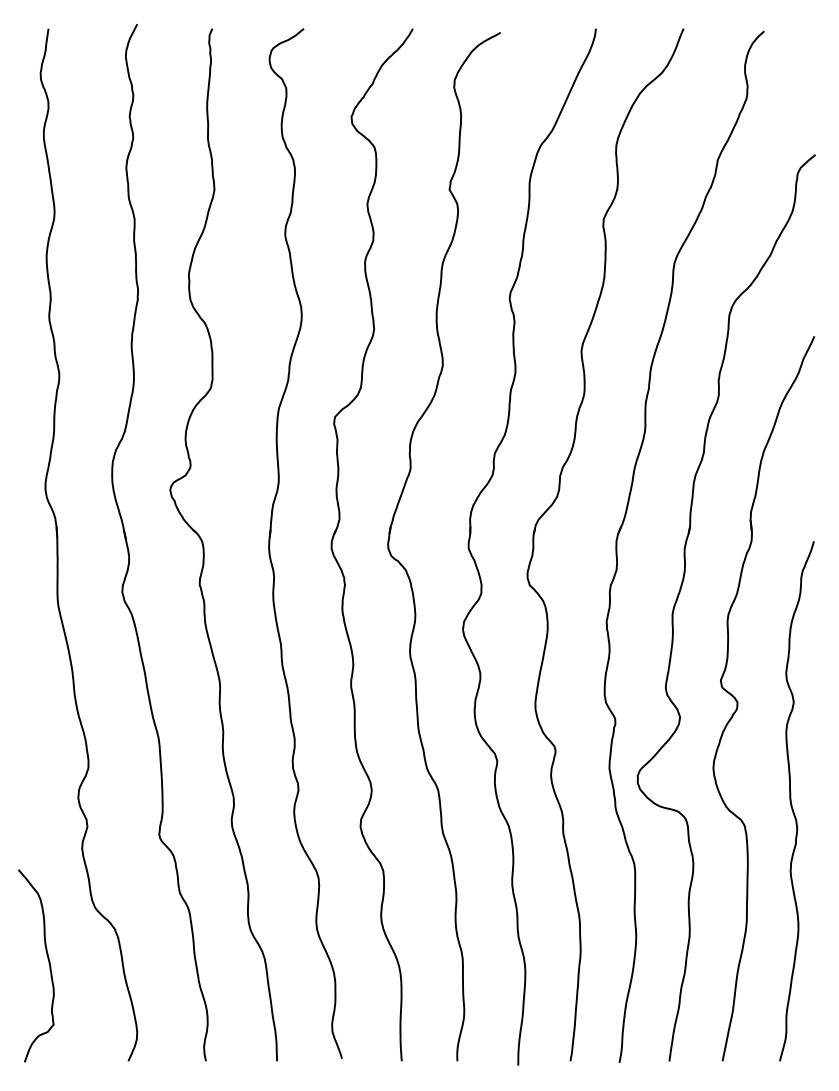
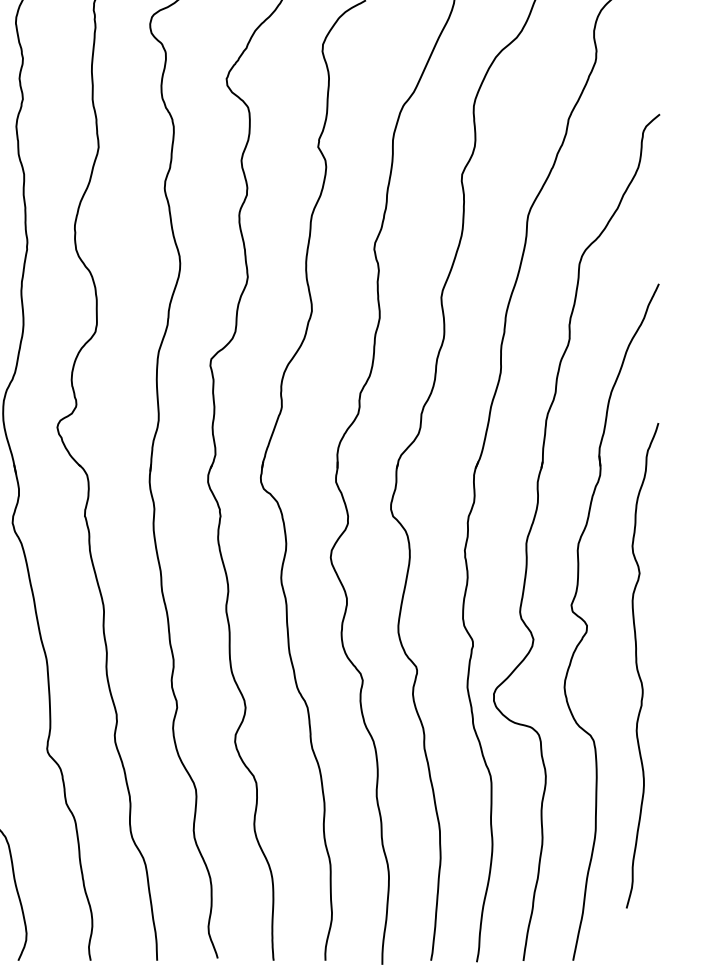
curve: (791, 801) -> (637, 665), moved

